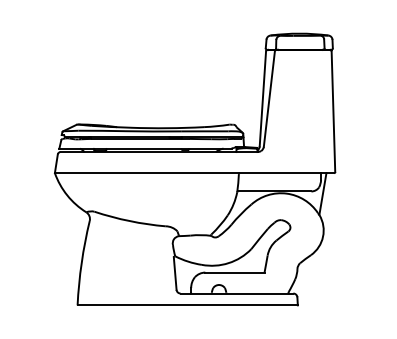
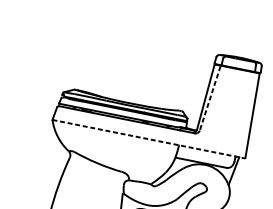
line: (269, 99) -> (210, 98), solid -> dashed
line: (194, 173) -> (148, 139), solid -> dashed

